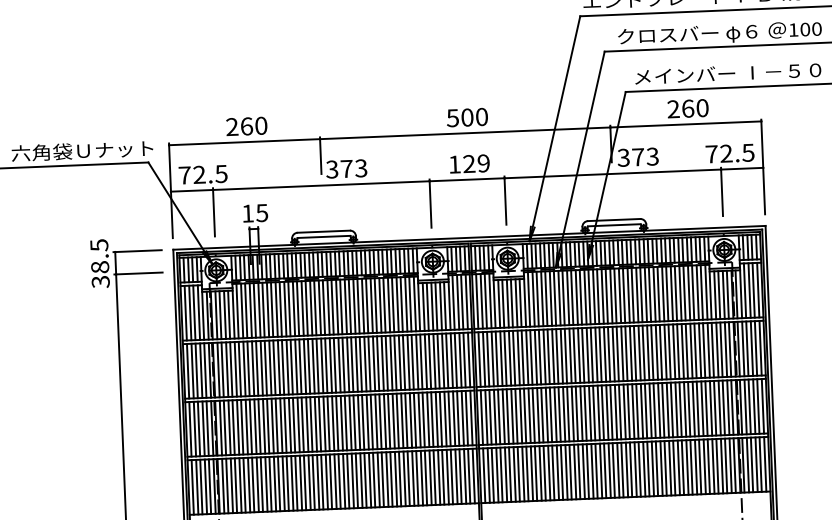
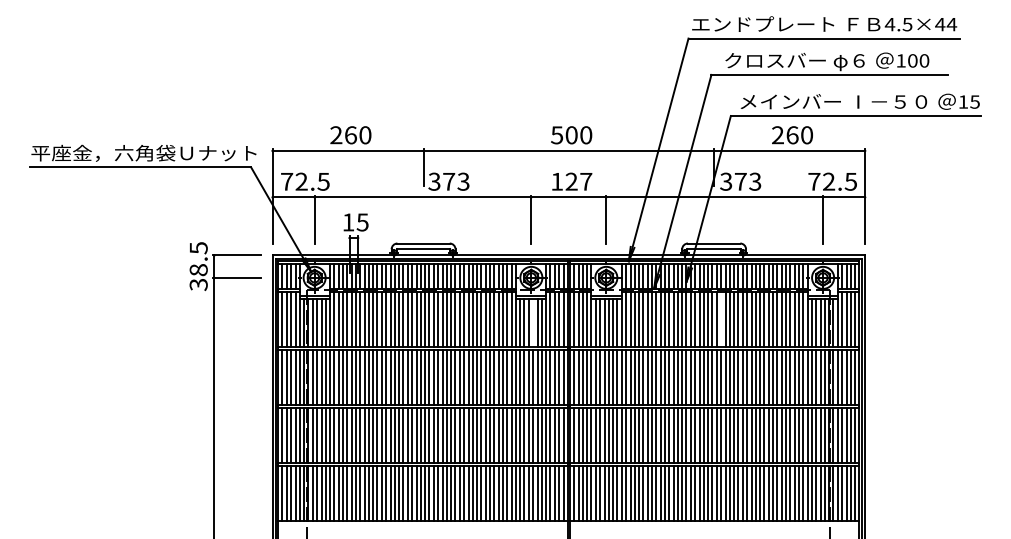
text: (484, 163) -> (586, 181), 129 -> 127
line: (624, 295) -> (721, 319), removed
line: (436, 306) -> (533, 322), removed

